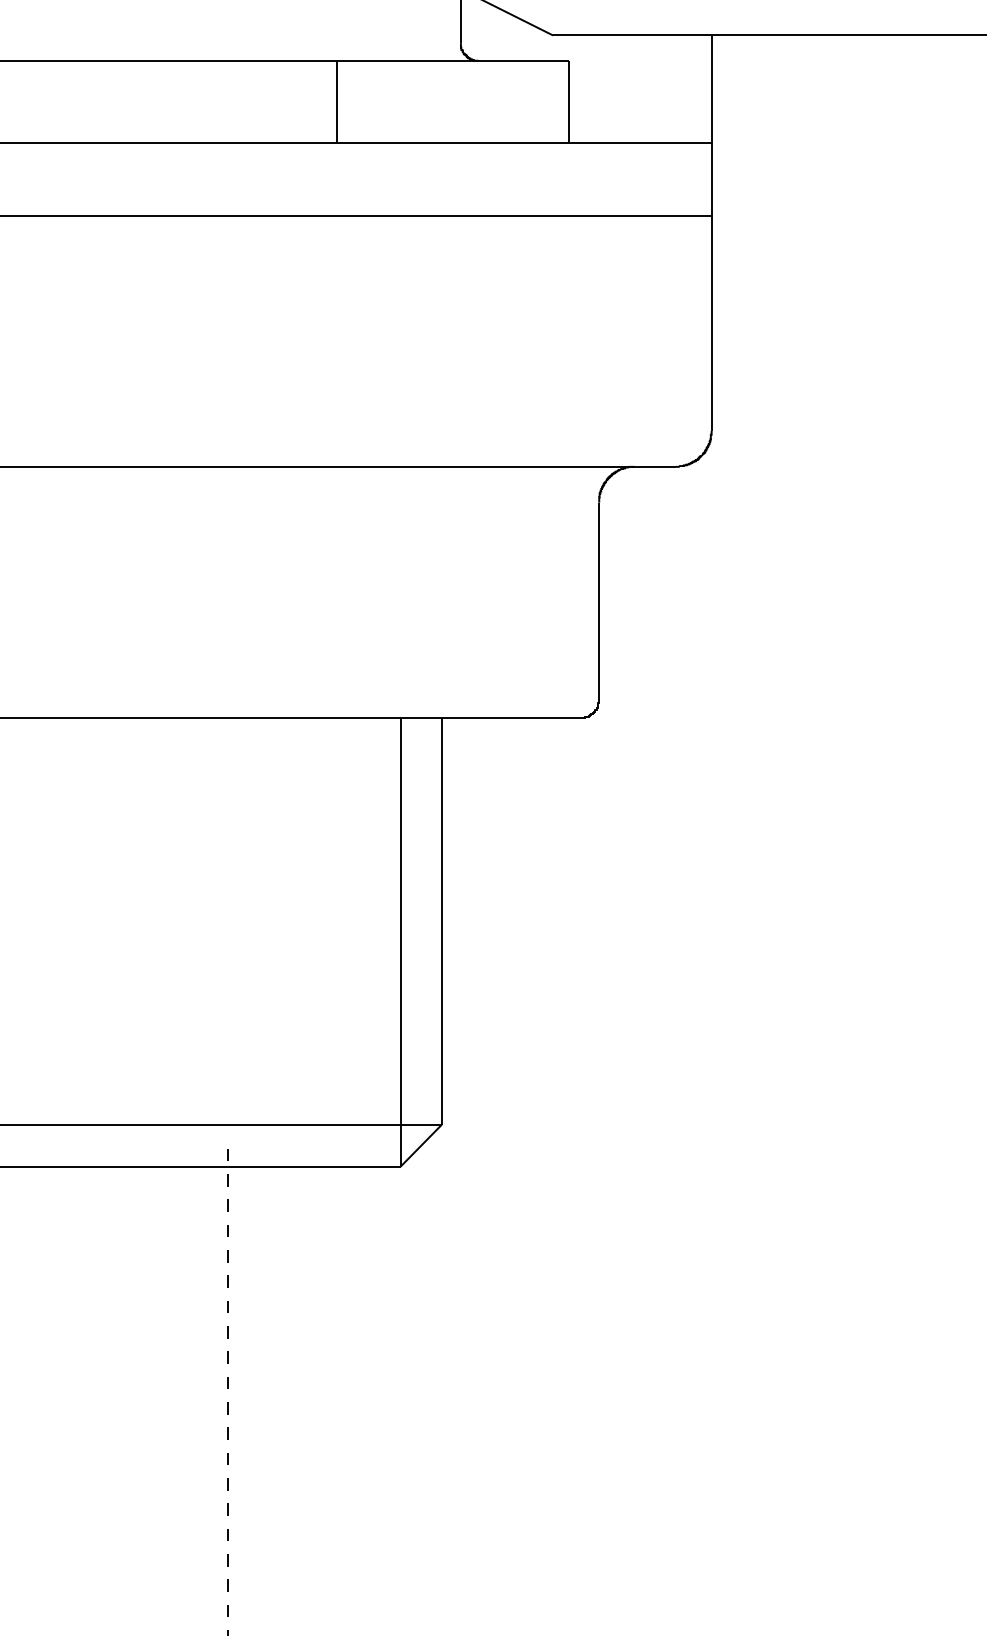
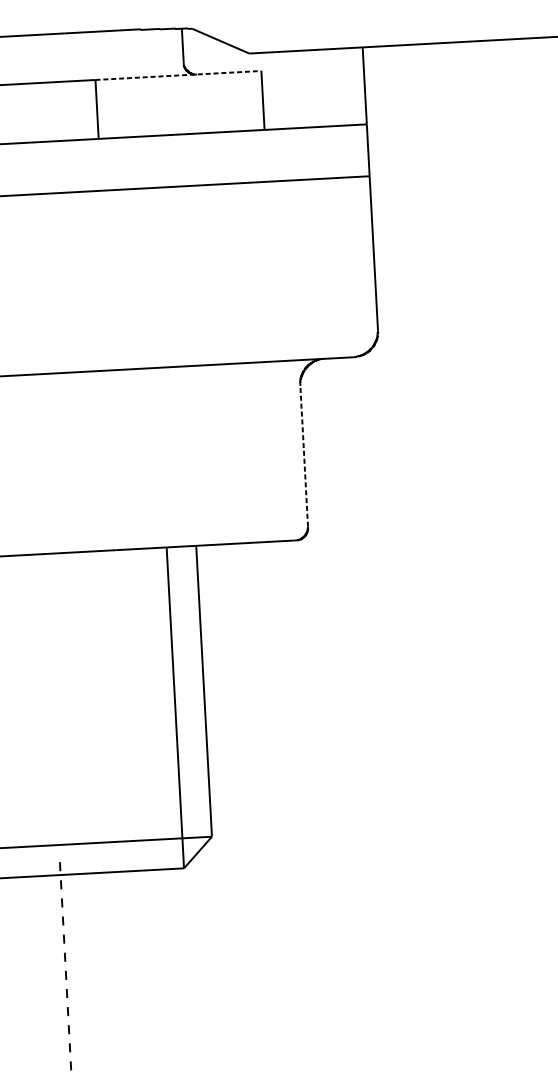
line: (452, 60) -> (178, 75), solid -> dashed
line: (599, 600) -> (304, 455), solid -> dashed

